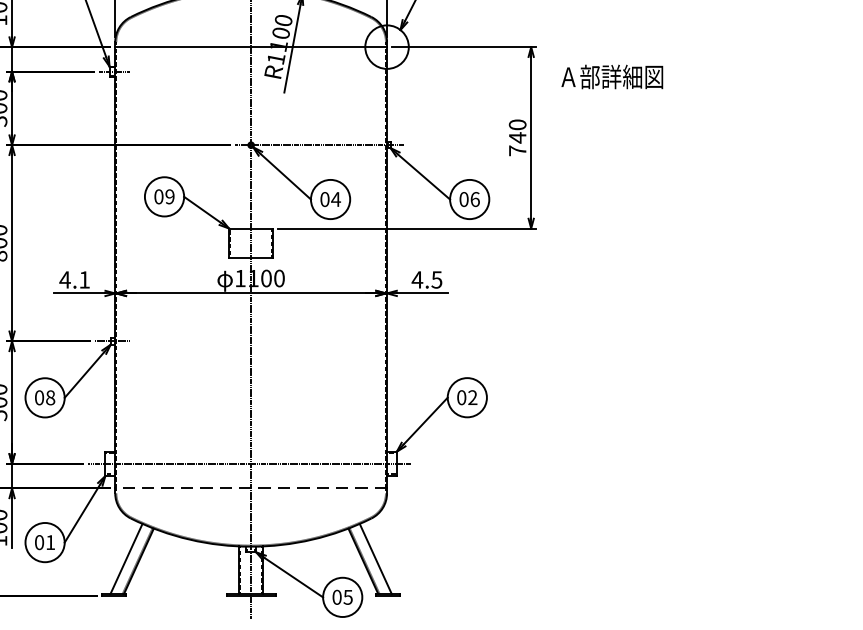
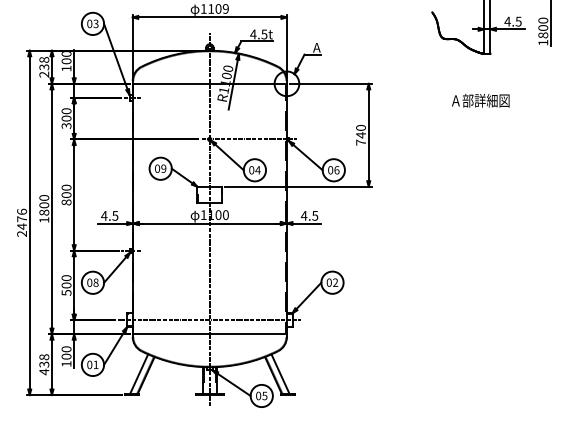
text: (611, 76) -> (480, 100), moved
text: (84, 279) -> (115, 215), 4.1 -> 4.5
line: (250, 488) -> (209, 334), dashed -> solid

